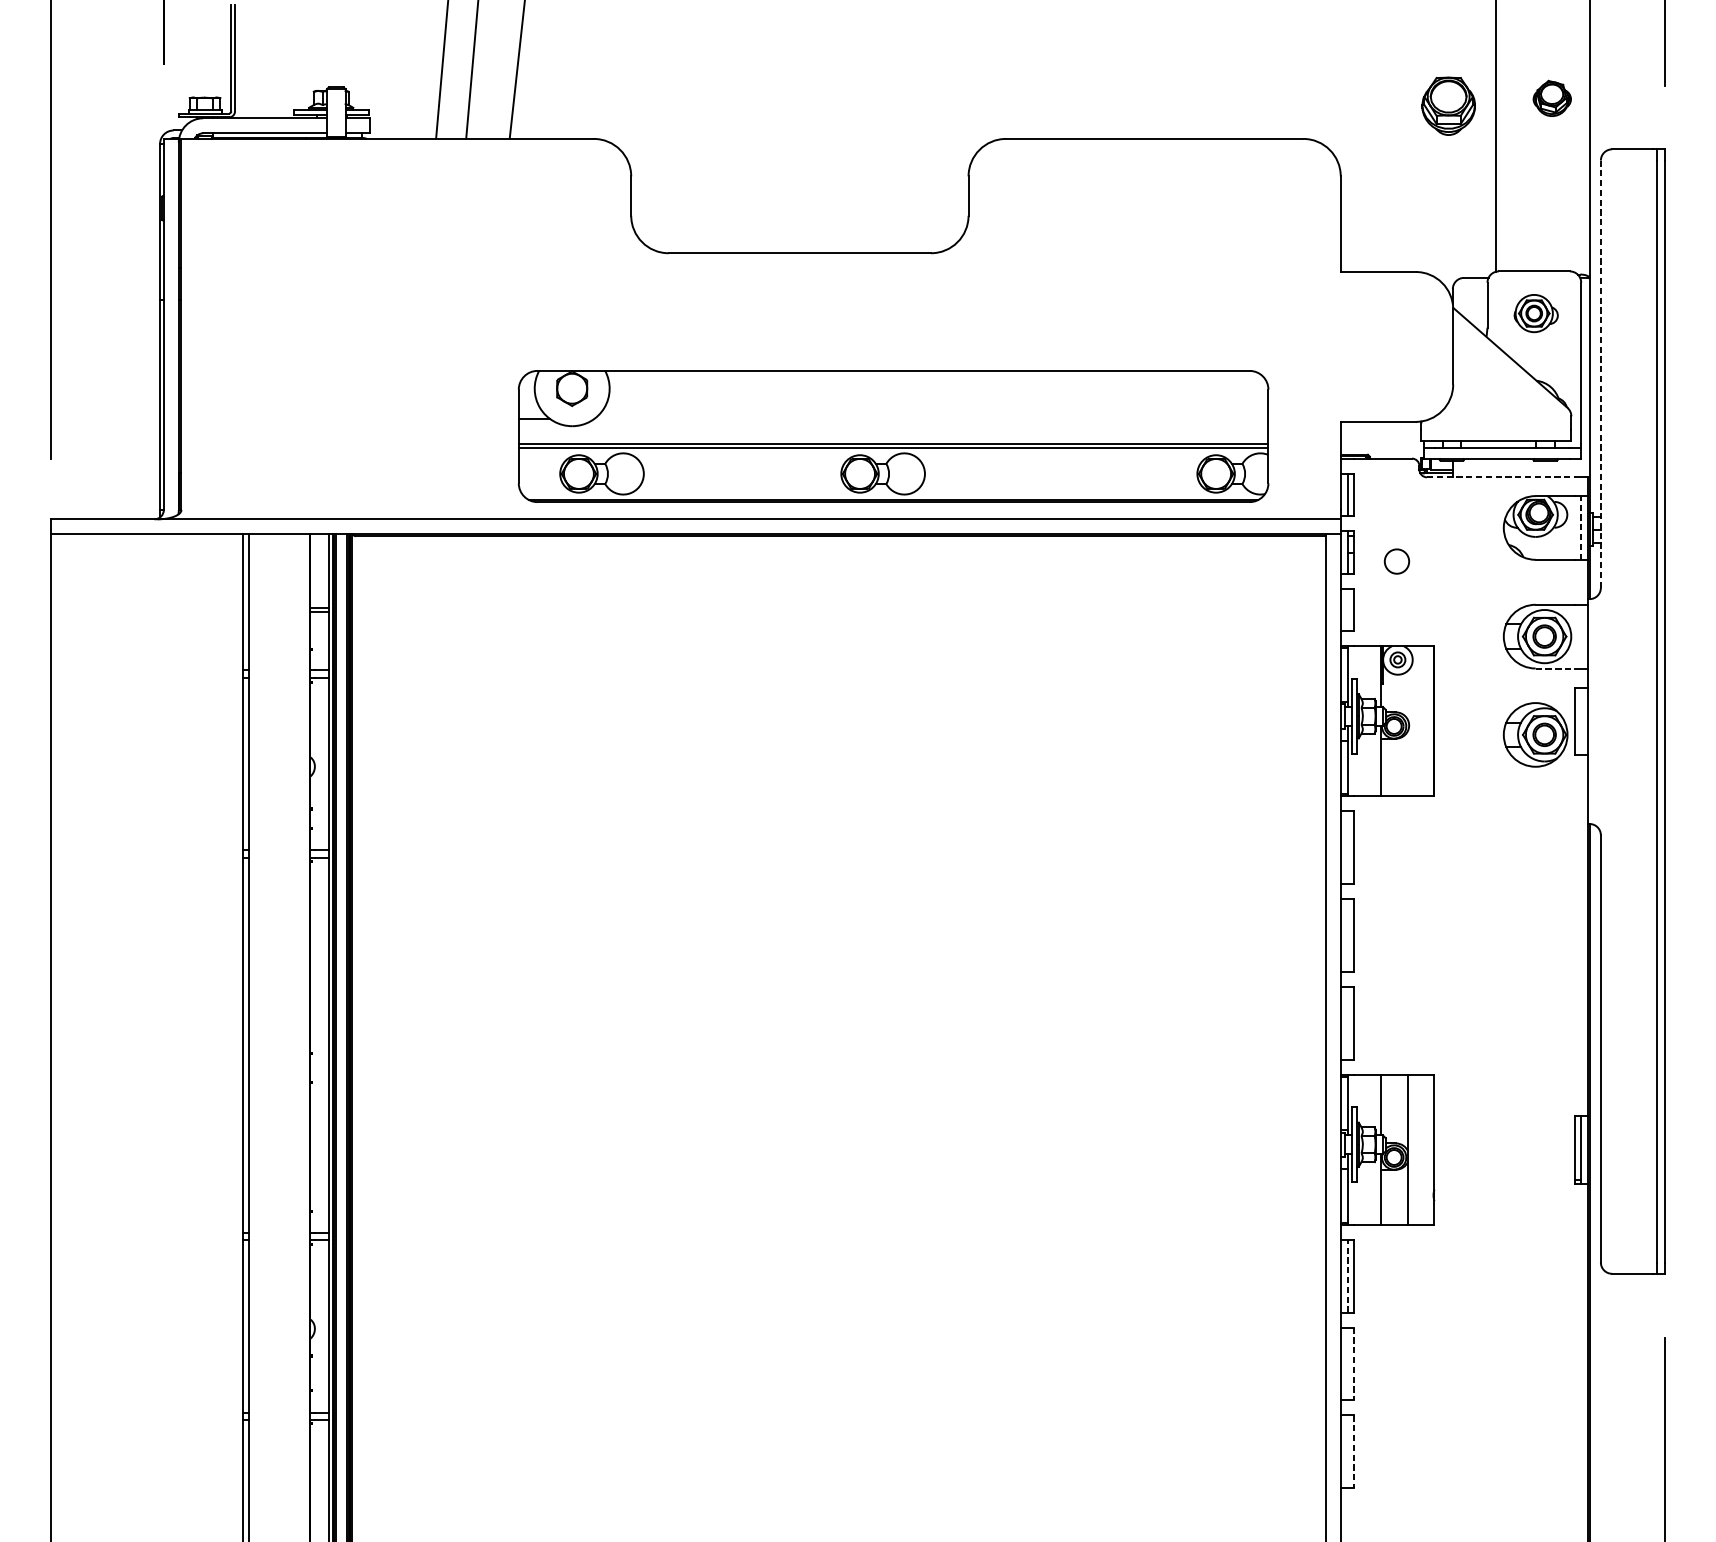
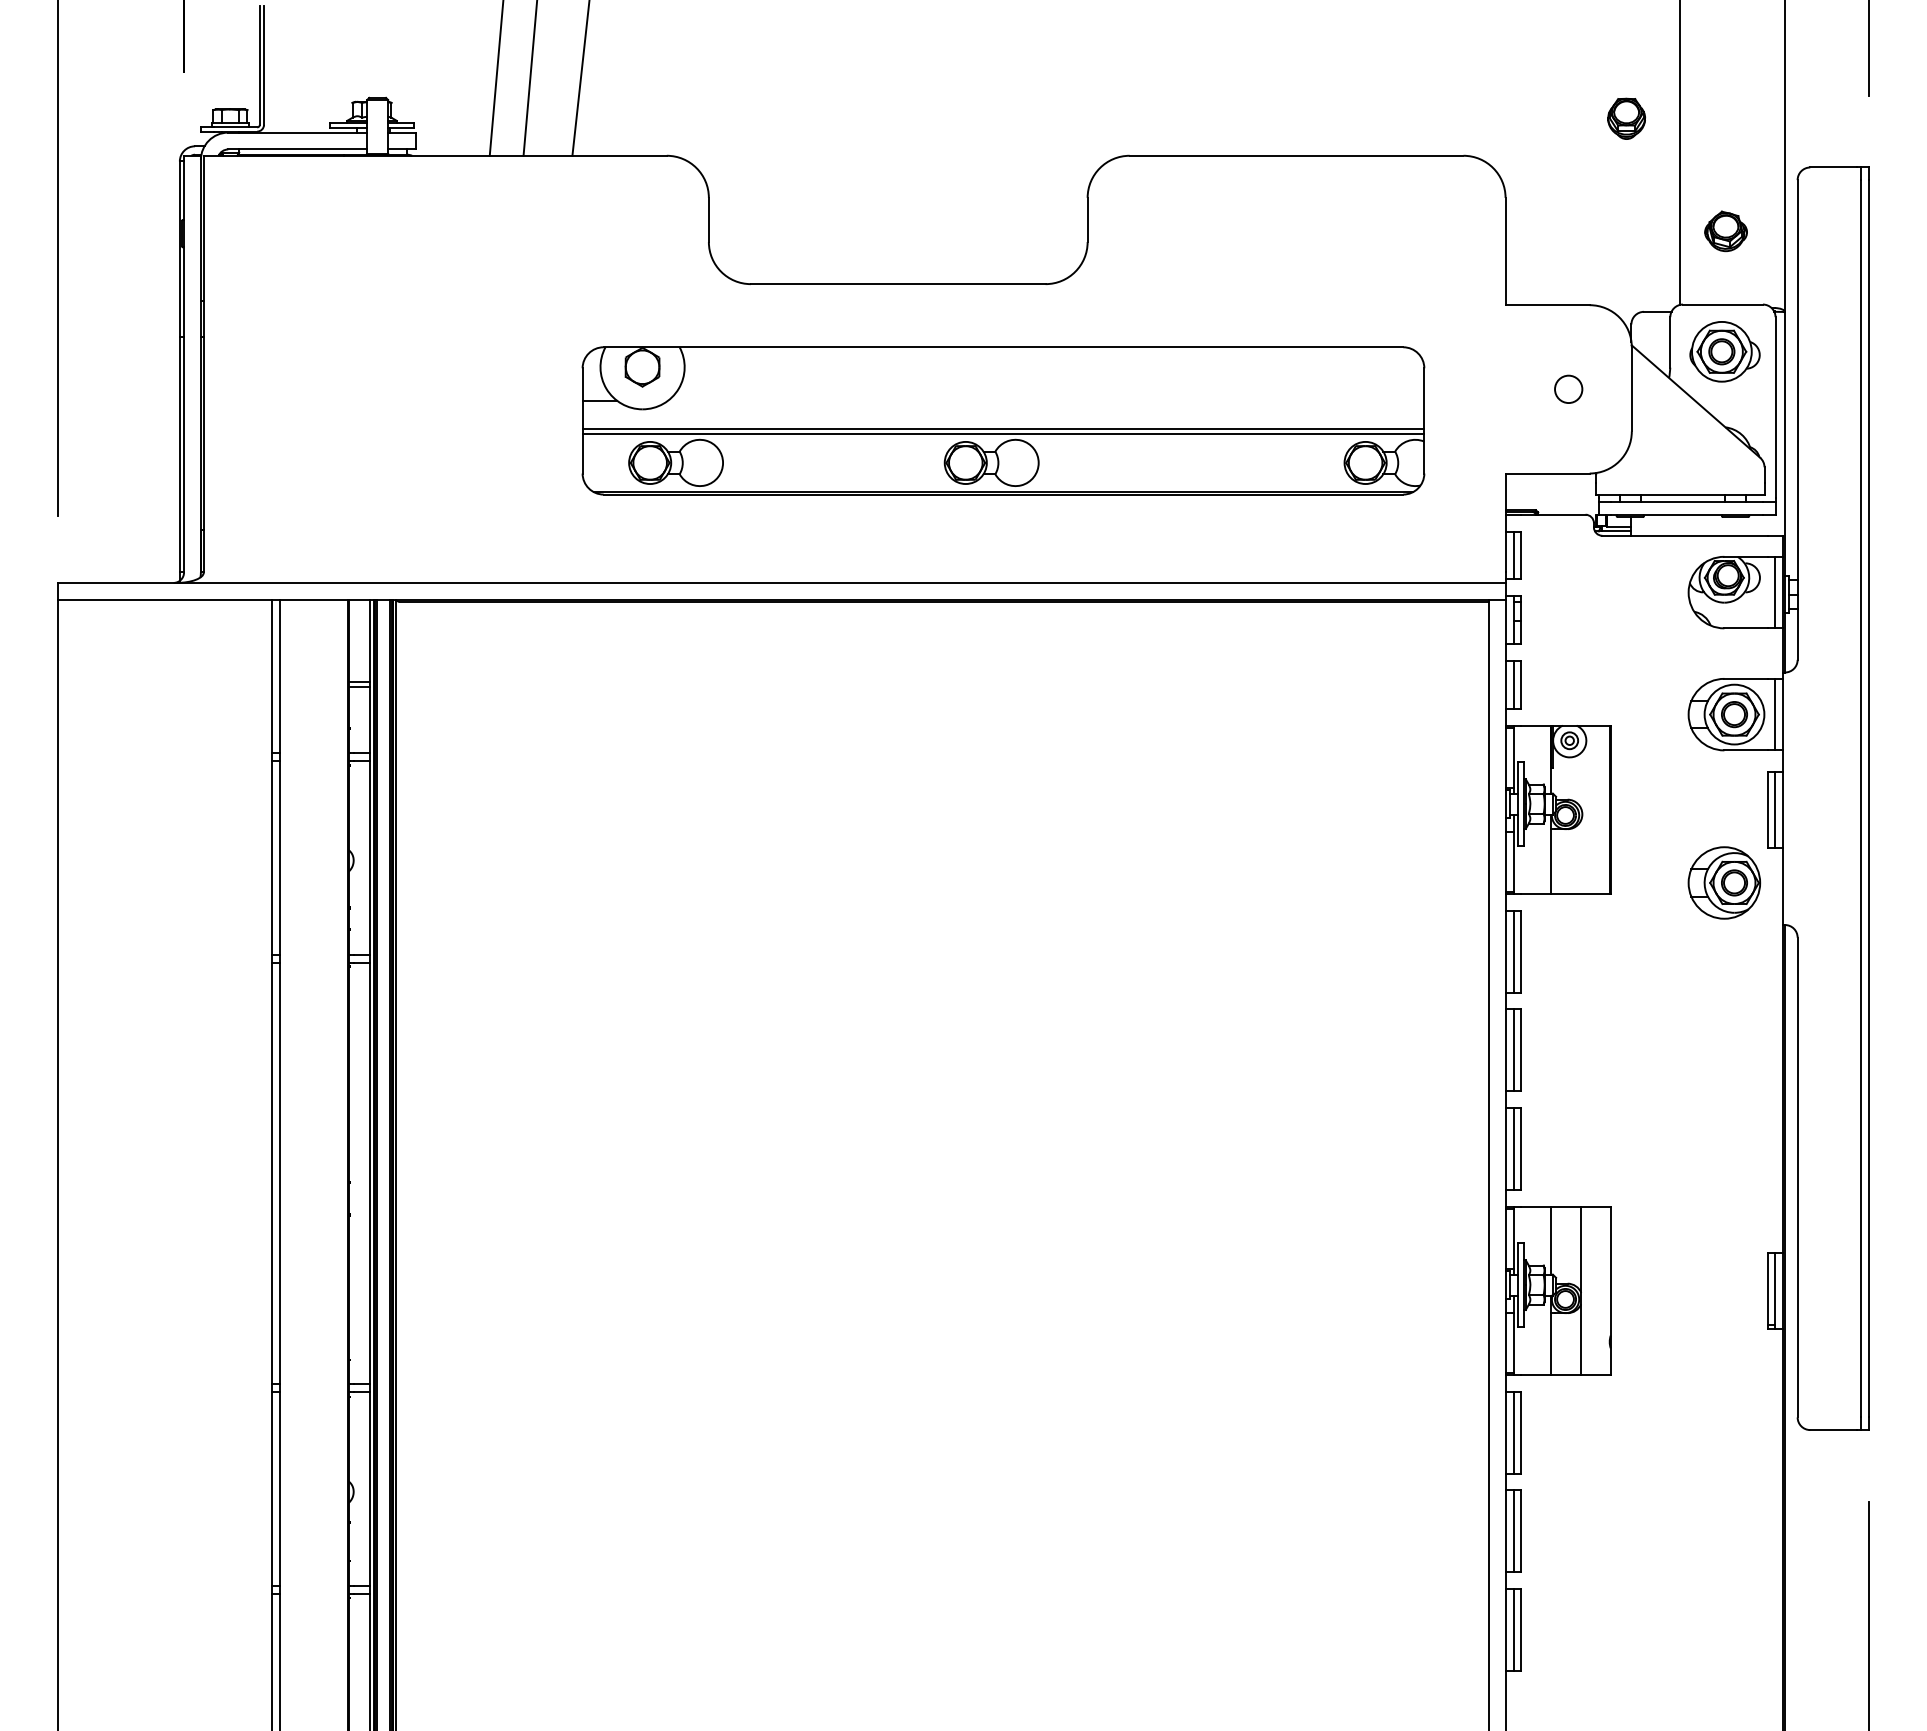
part: (1551, 98) -> (1725, 231), moved
part: (1448, 105) -> (1626, 118), size x0.62
part: (1535, 313) -> (1724, 351), size x1.43
line: (1600, 374) -> (1797, 420), dashed -> solid
part: (893, 436) -> (1003, 420), moved
line: (1501, 477) -> (1685, 535), dashed -> solid
line: (1580, 527) -> (1774, 592), dashed -> solid
circle: (1396, 560) -> (1568, 388), moved
line: (1347, 609) -> (1513, 684), added
line: (1580, 636) -> (1774, 714), added
line: (1555, 668) -> (1746, 750), dashed -> solid
line: (1580, 721) -> (1774, 809), added
part: (1535, 734) -> (1724, 882), moved
line: (1347, 847) -> (1513, 951), added
line: (1347, 935) -> (1513, 1050), added
line: (1347, 1023) -> (1513, 1148), added
line: (1347, 1275) -> (1513, 1432), dashed -> solid
line: (1347, 1364) -> (1513, 1531), added
line: (1354, 1364) -> (1520, 1531), dashed -> solid
line: (1347, 1451) -> (1513, 1629), added
line: (1354, 1451) -> (1520, 1629), dashed -> solid

